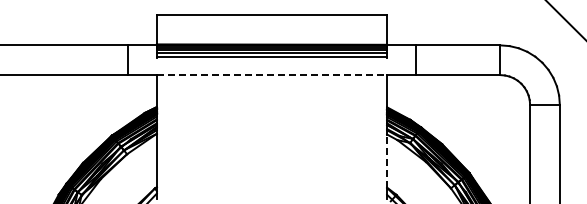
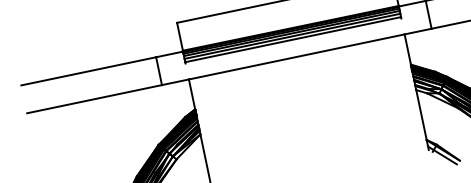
line: (272, 75) -> (297, 57), dashed -> solid
line: (387, 161) -> (421, 115), dashed -> solid

